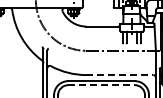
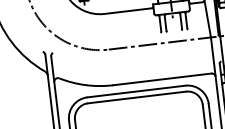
line: (120, 75) -> (163, 79), dashed -> solid
line: (102, 85) -> (138, 97), dashed -> solid

